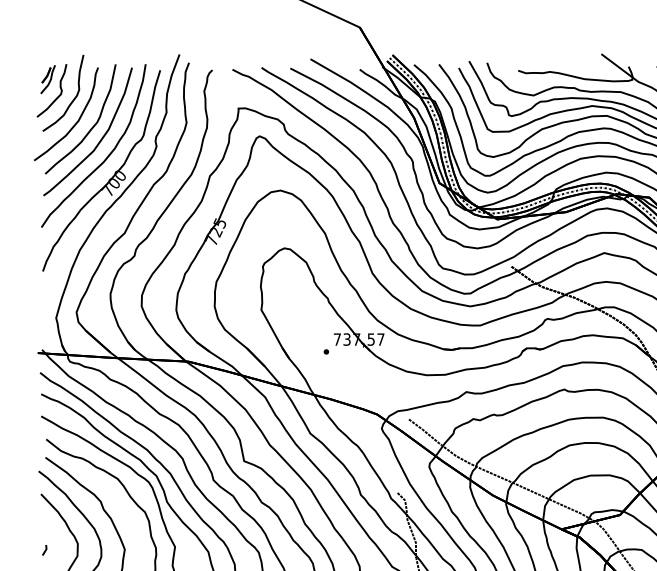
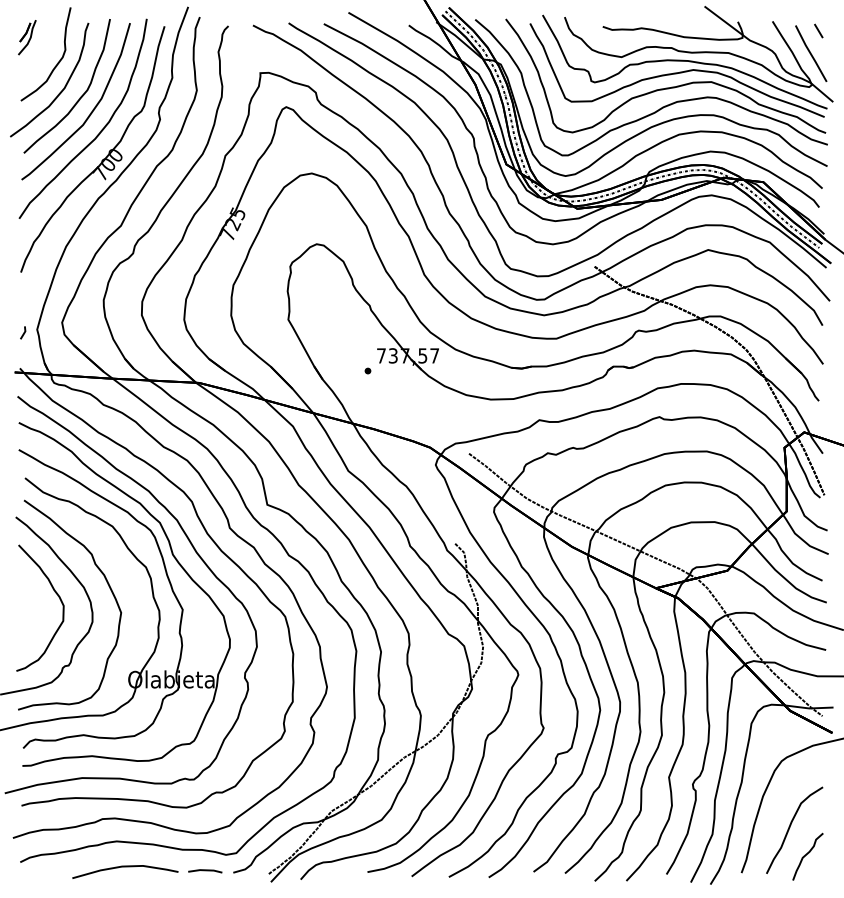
curve: (59, 87) -> (41, 47), removed
line: (44, 549) -> (23, 332), moved

